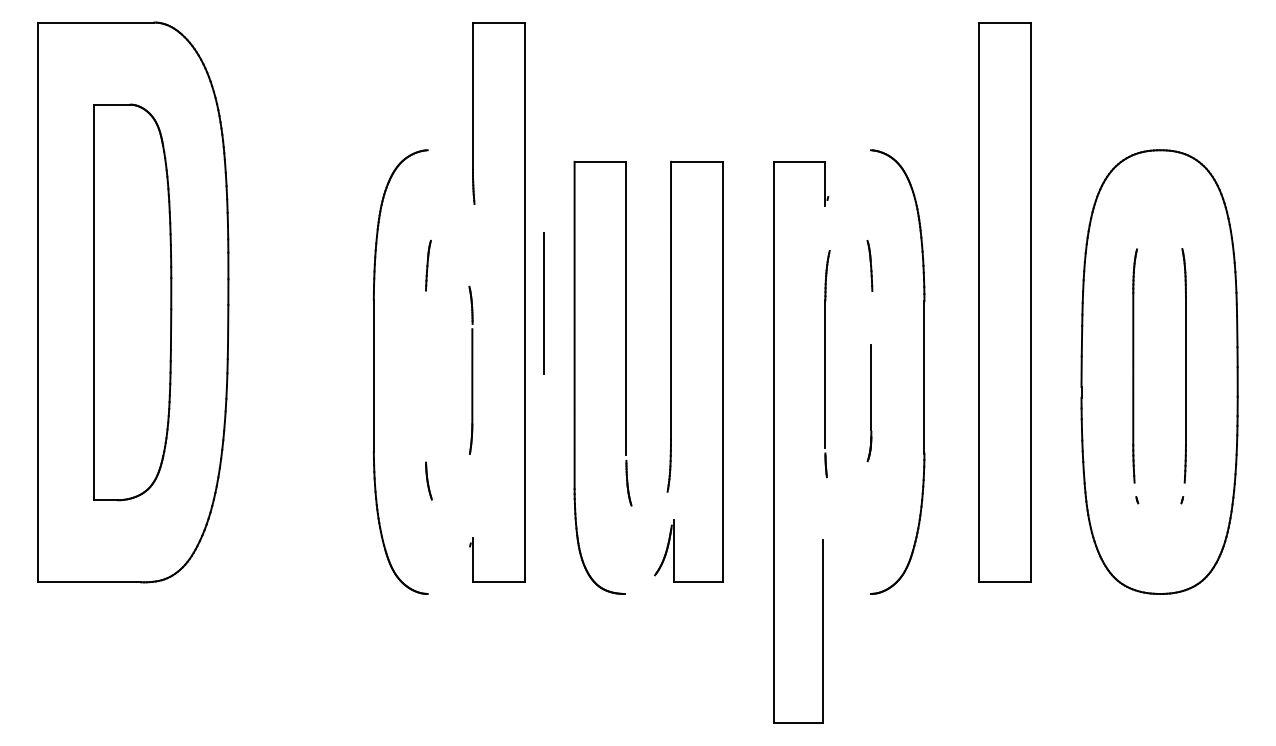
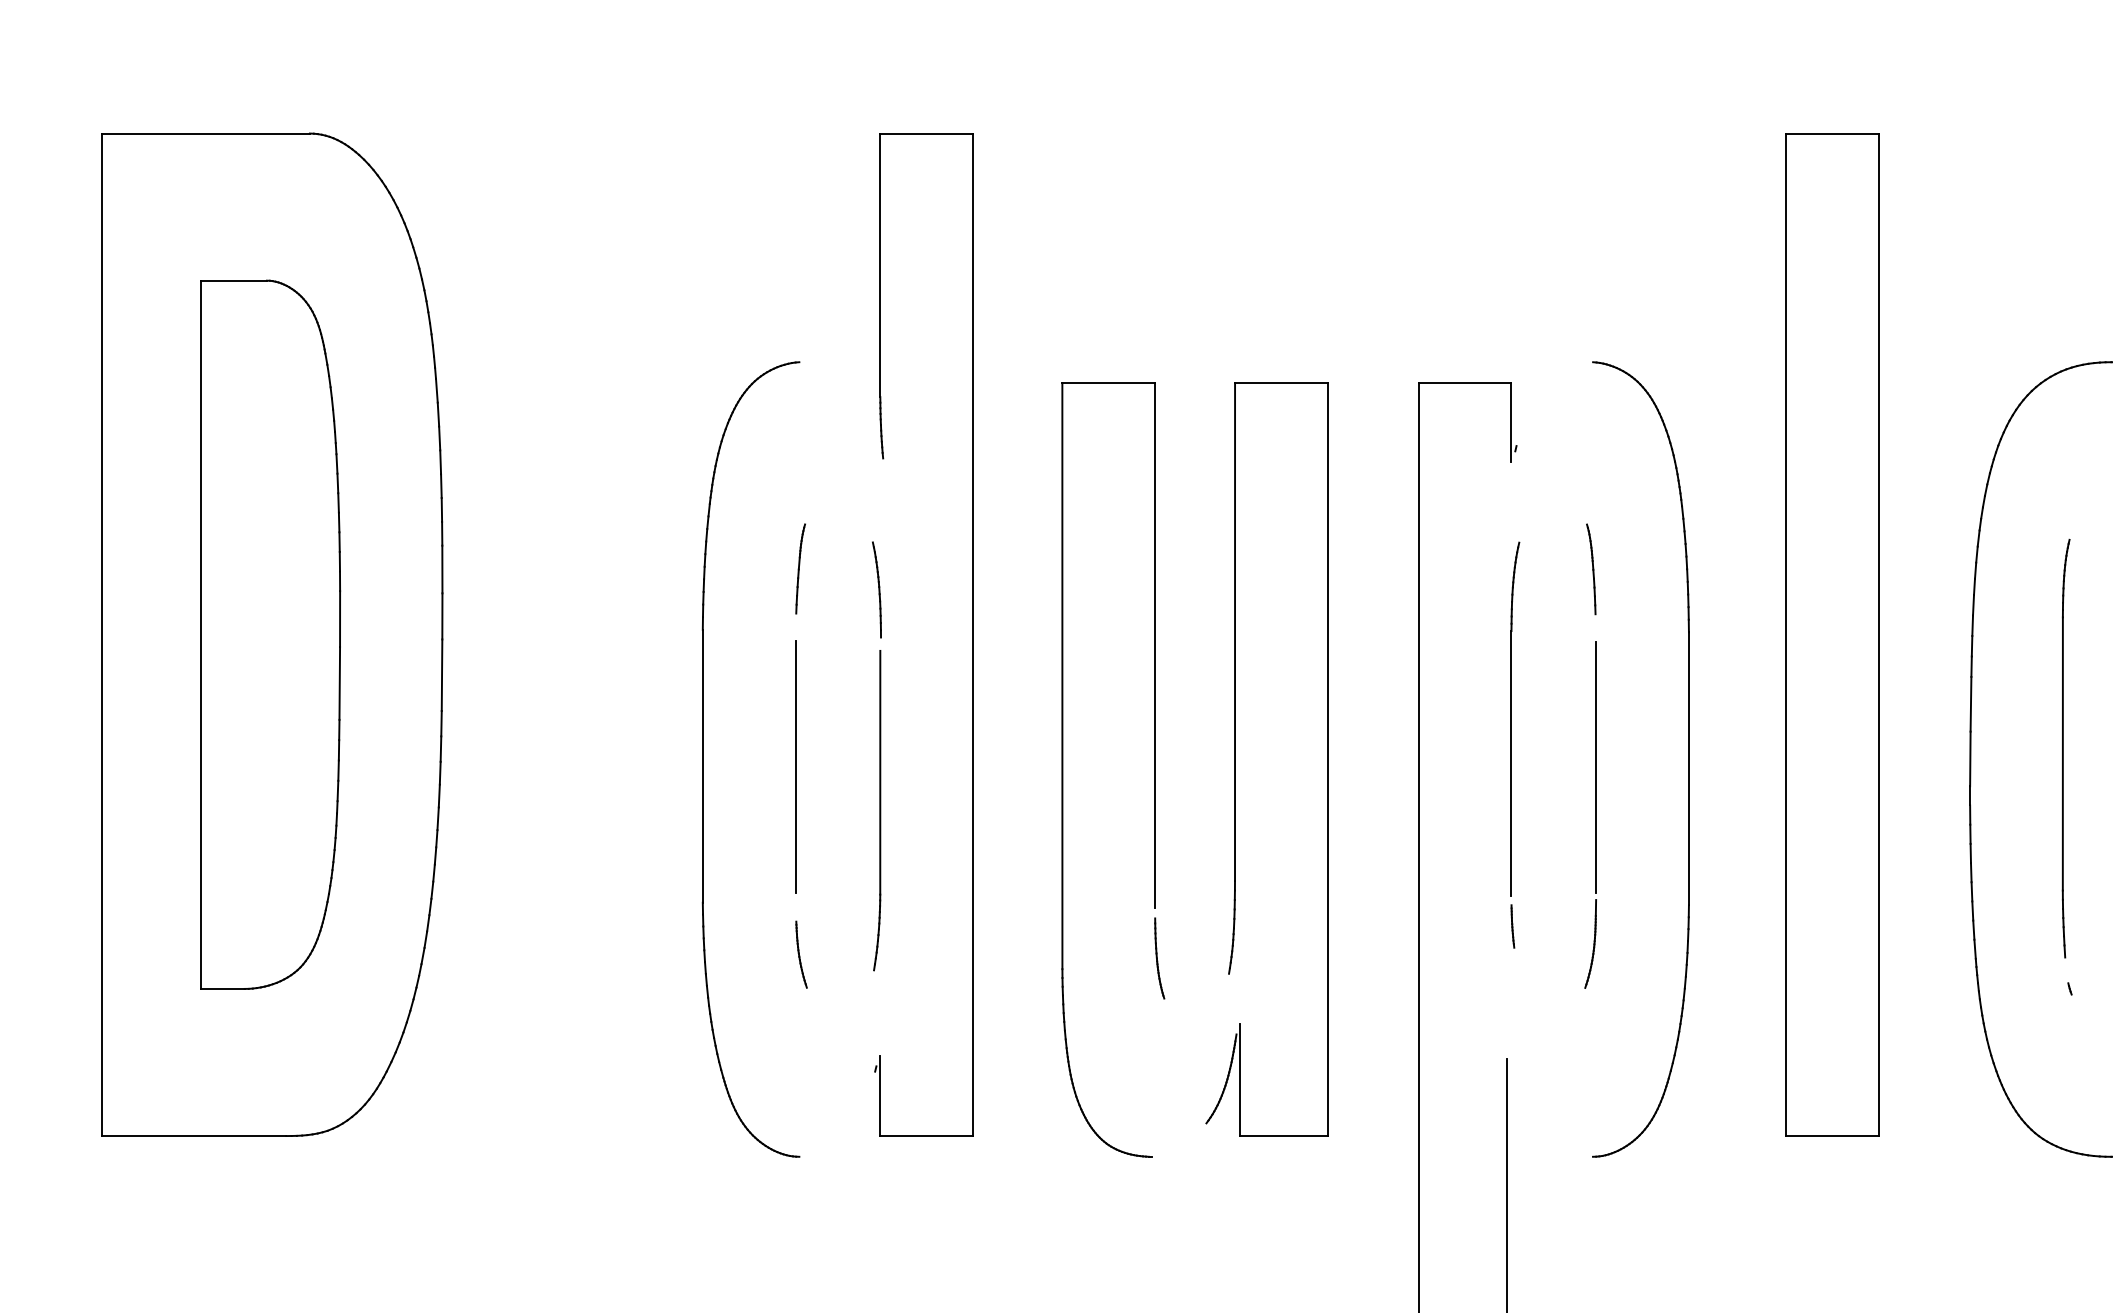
line: (543, 303) -> (795, 767), moved
part: (470, 370) -> (875, 756), size x1.43
part: (869, 403) -> (1590, 815), size x1.67

